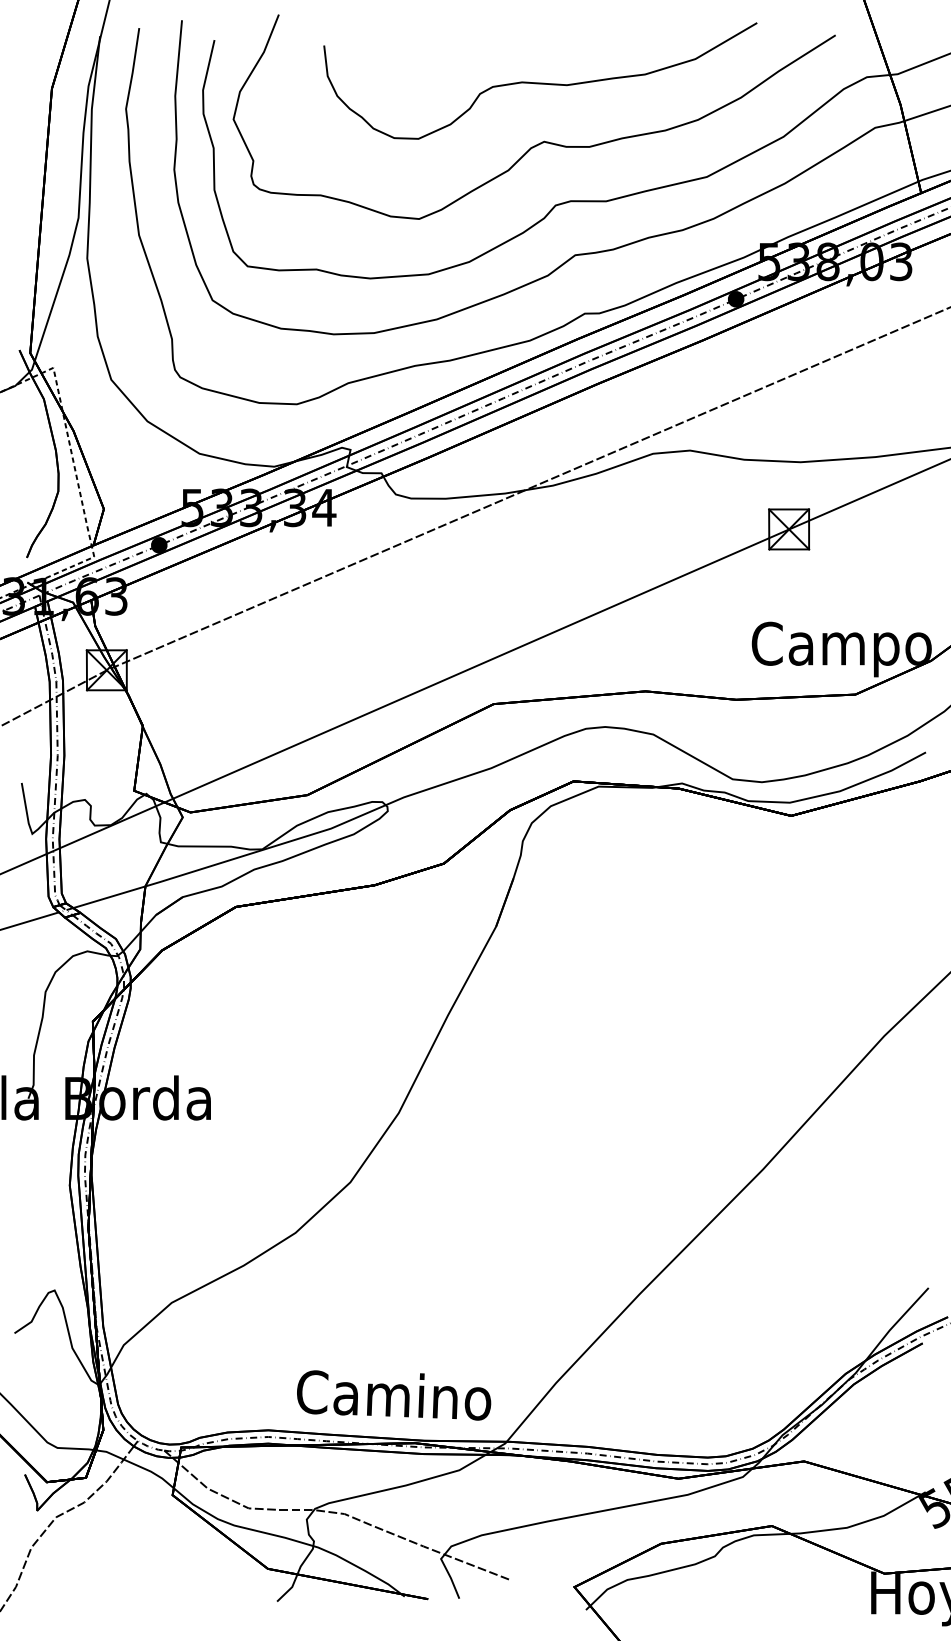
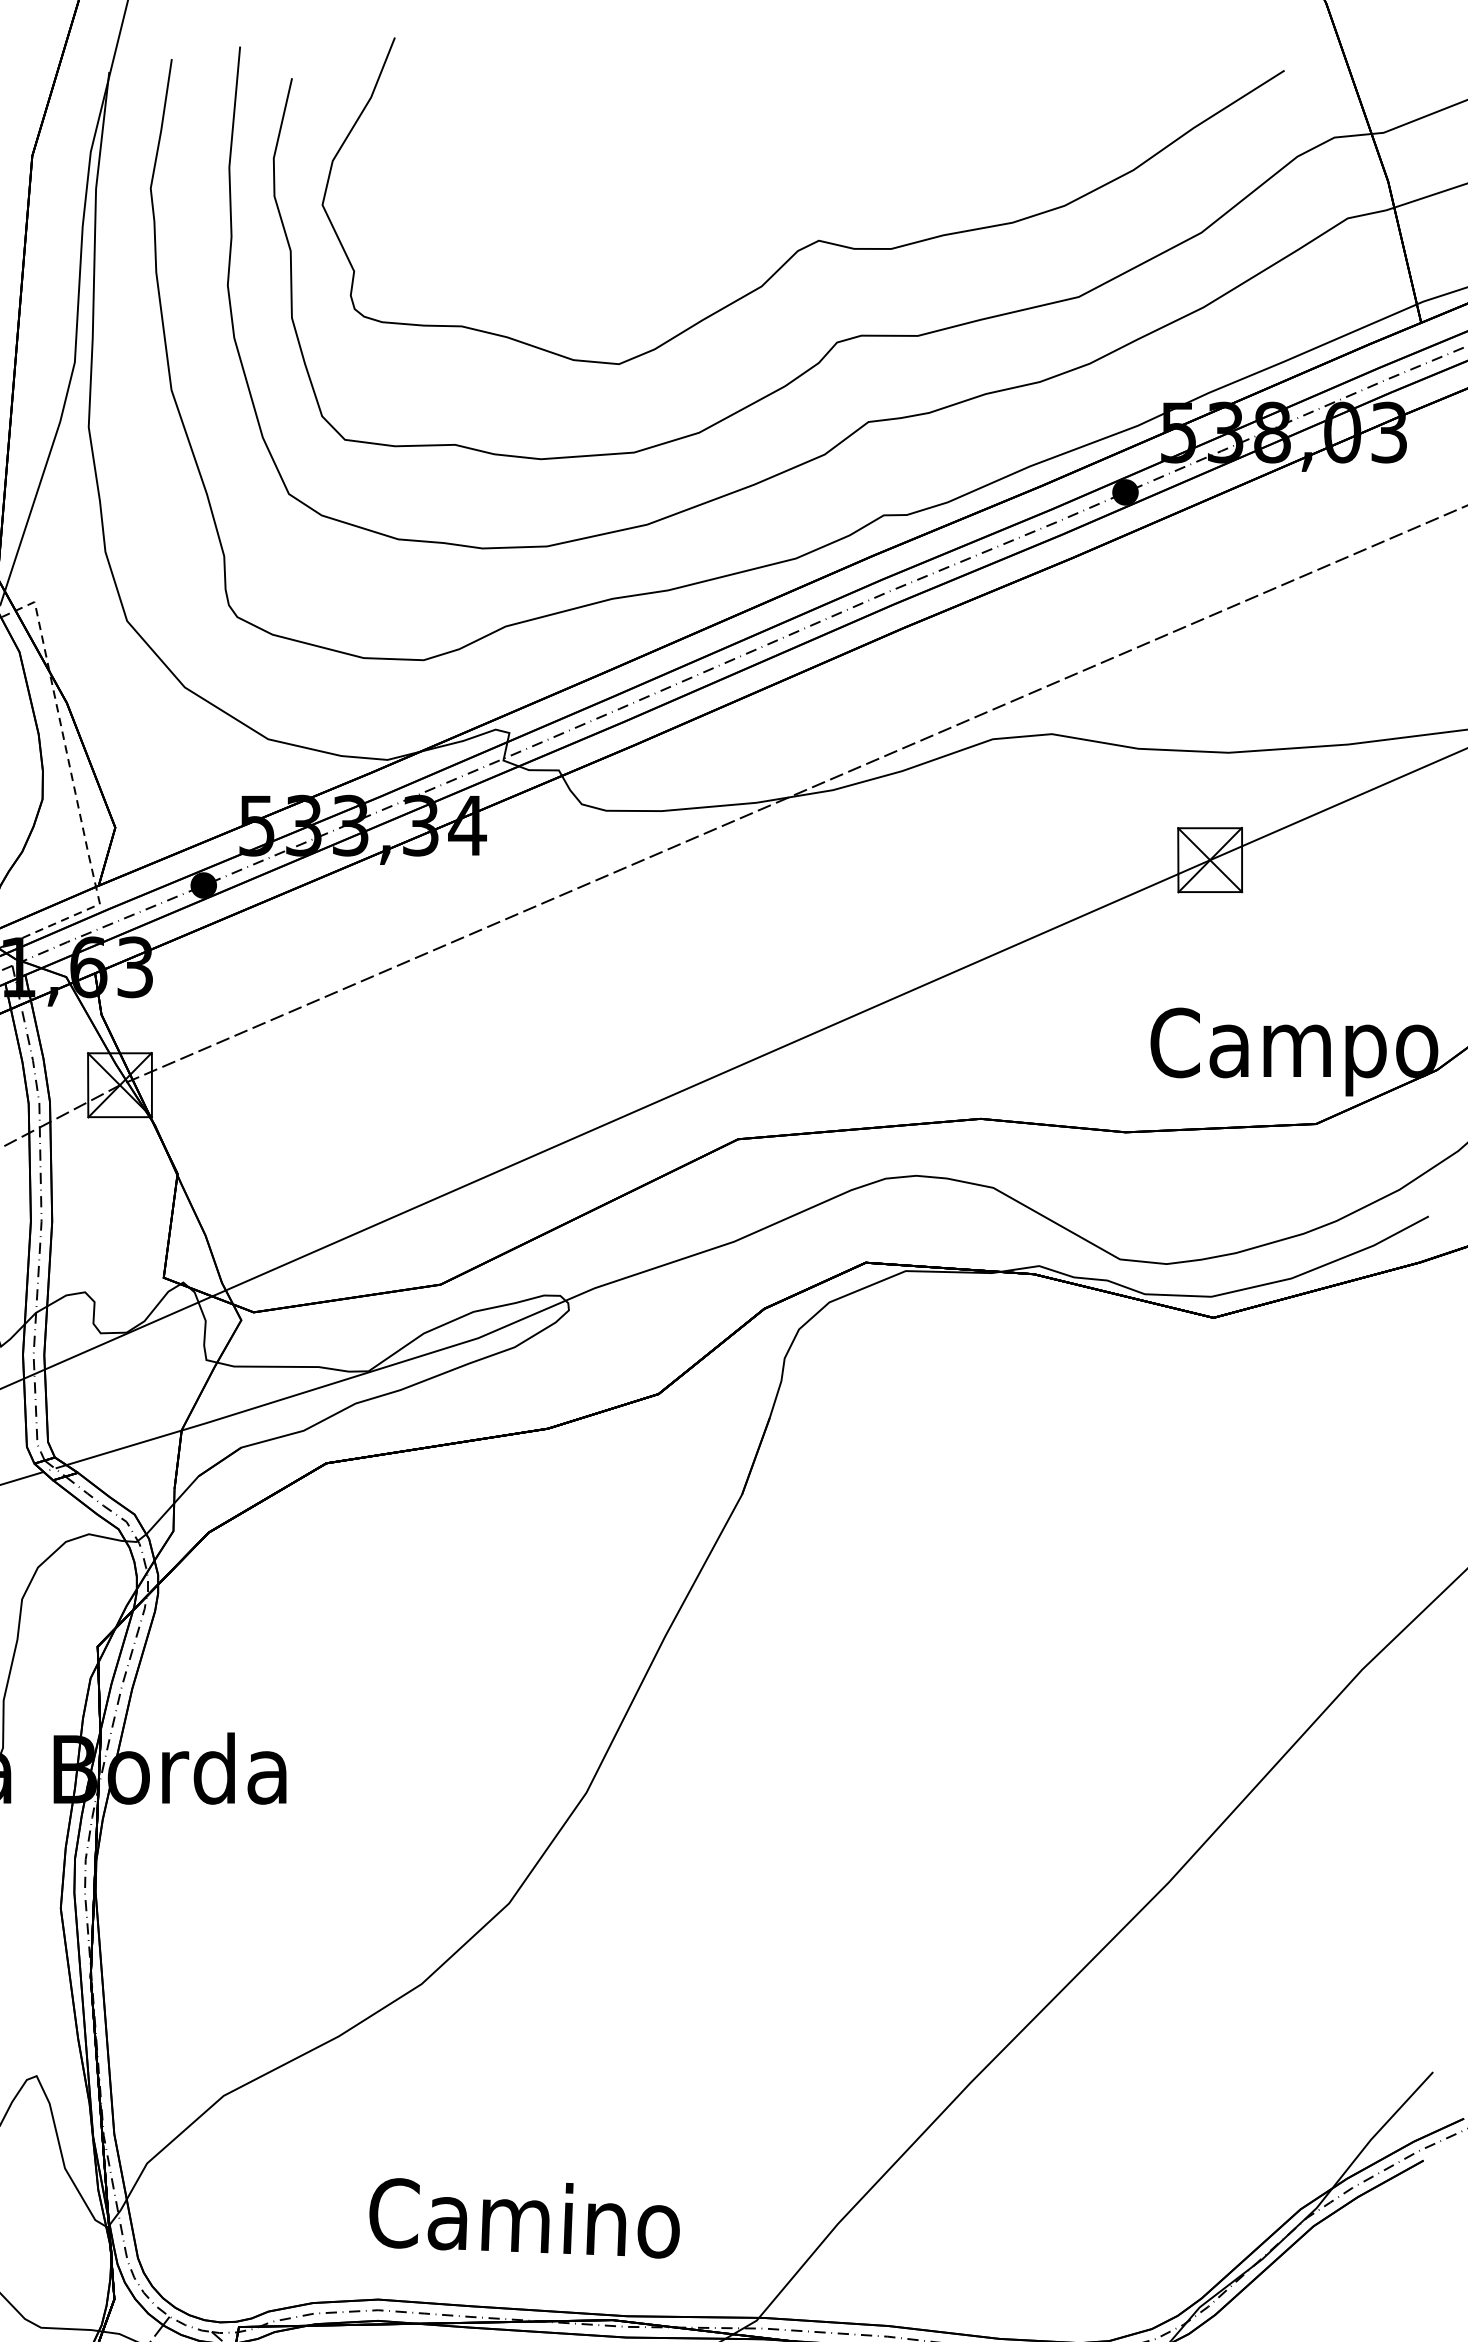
curve: (540, 82) -> (812, 146), removed
text: (394, 1395) -> (525, 2218), moved

